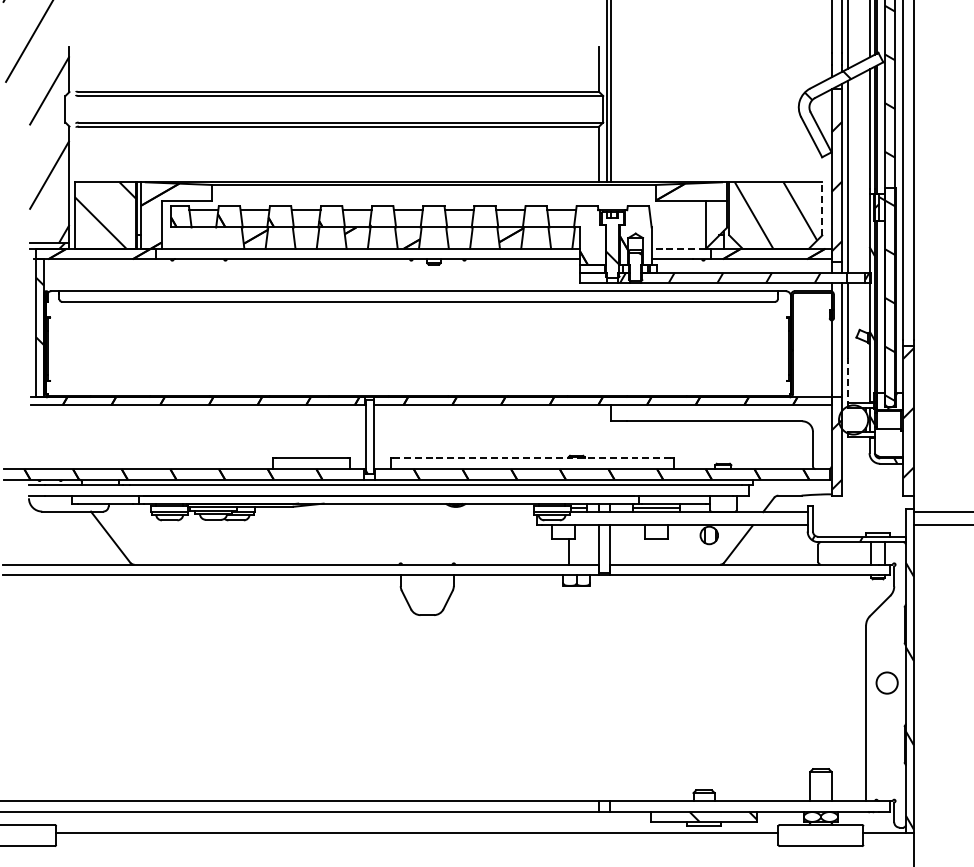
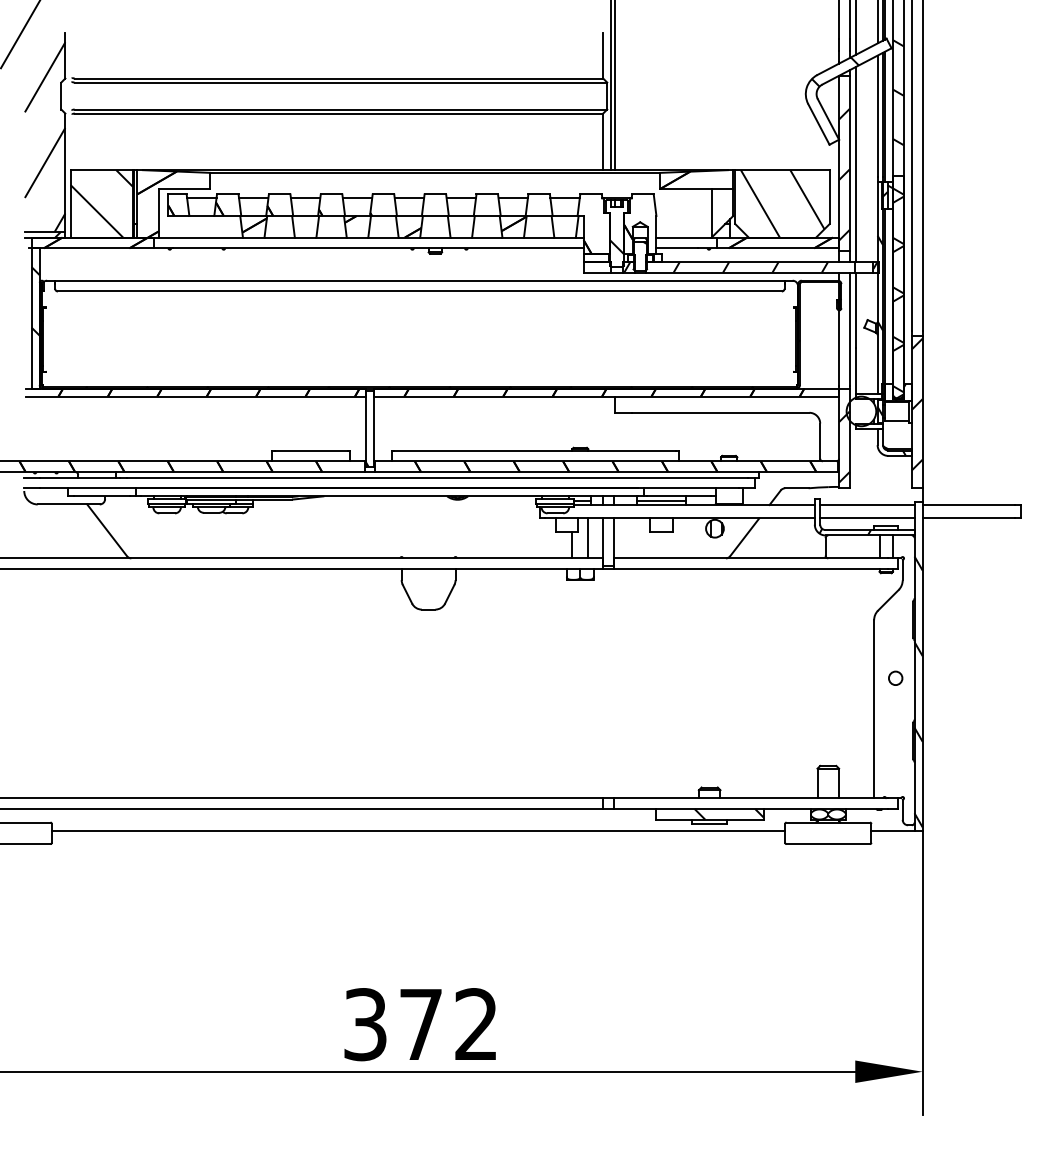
line: (822, 209) -> (829, 197), dashed -> solid
line: (678, 248) -> (683, 237), dashed -> solid
hatch: (890, 307) -> (898, 297), added
line: (848, 380) -> (856, 371), dashed -> solid
line: (532, 458) -> (535, 450), dashed -> solid
line: (859, 512) -> (867, 505), added
line: (859, 525) -> (867, 518), added
line: (584, 545) -> (588, 538), added
circle: (887, 682) -> (895, 677), size x0.62

